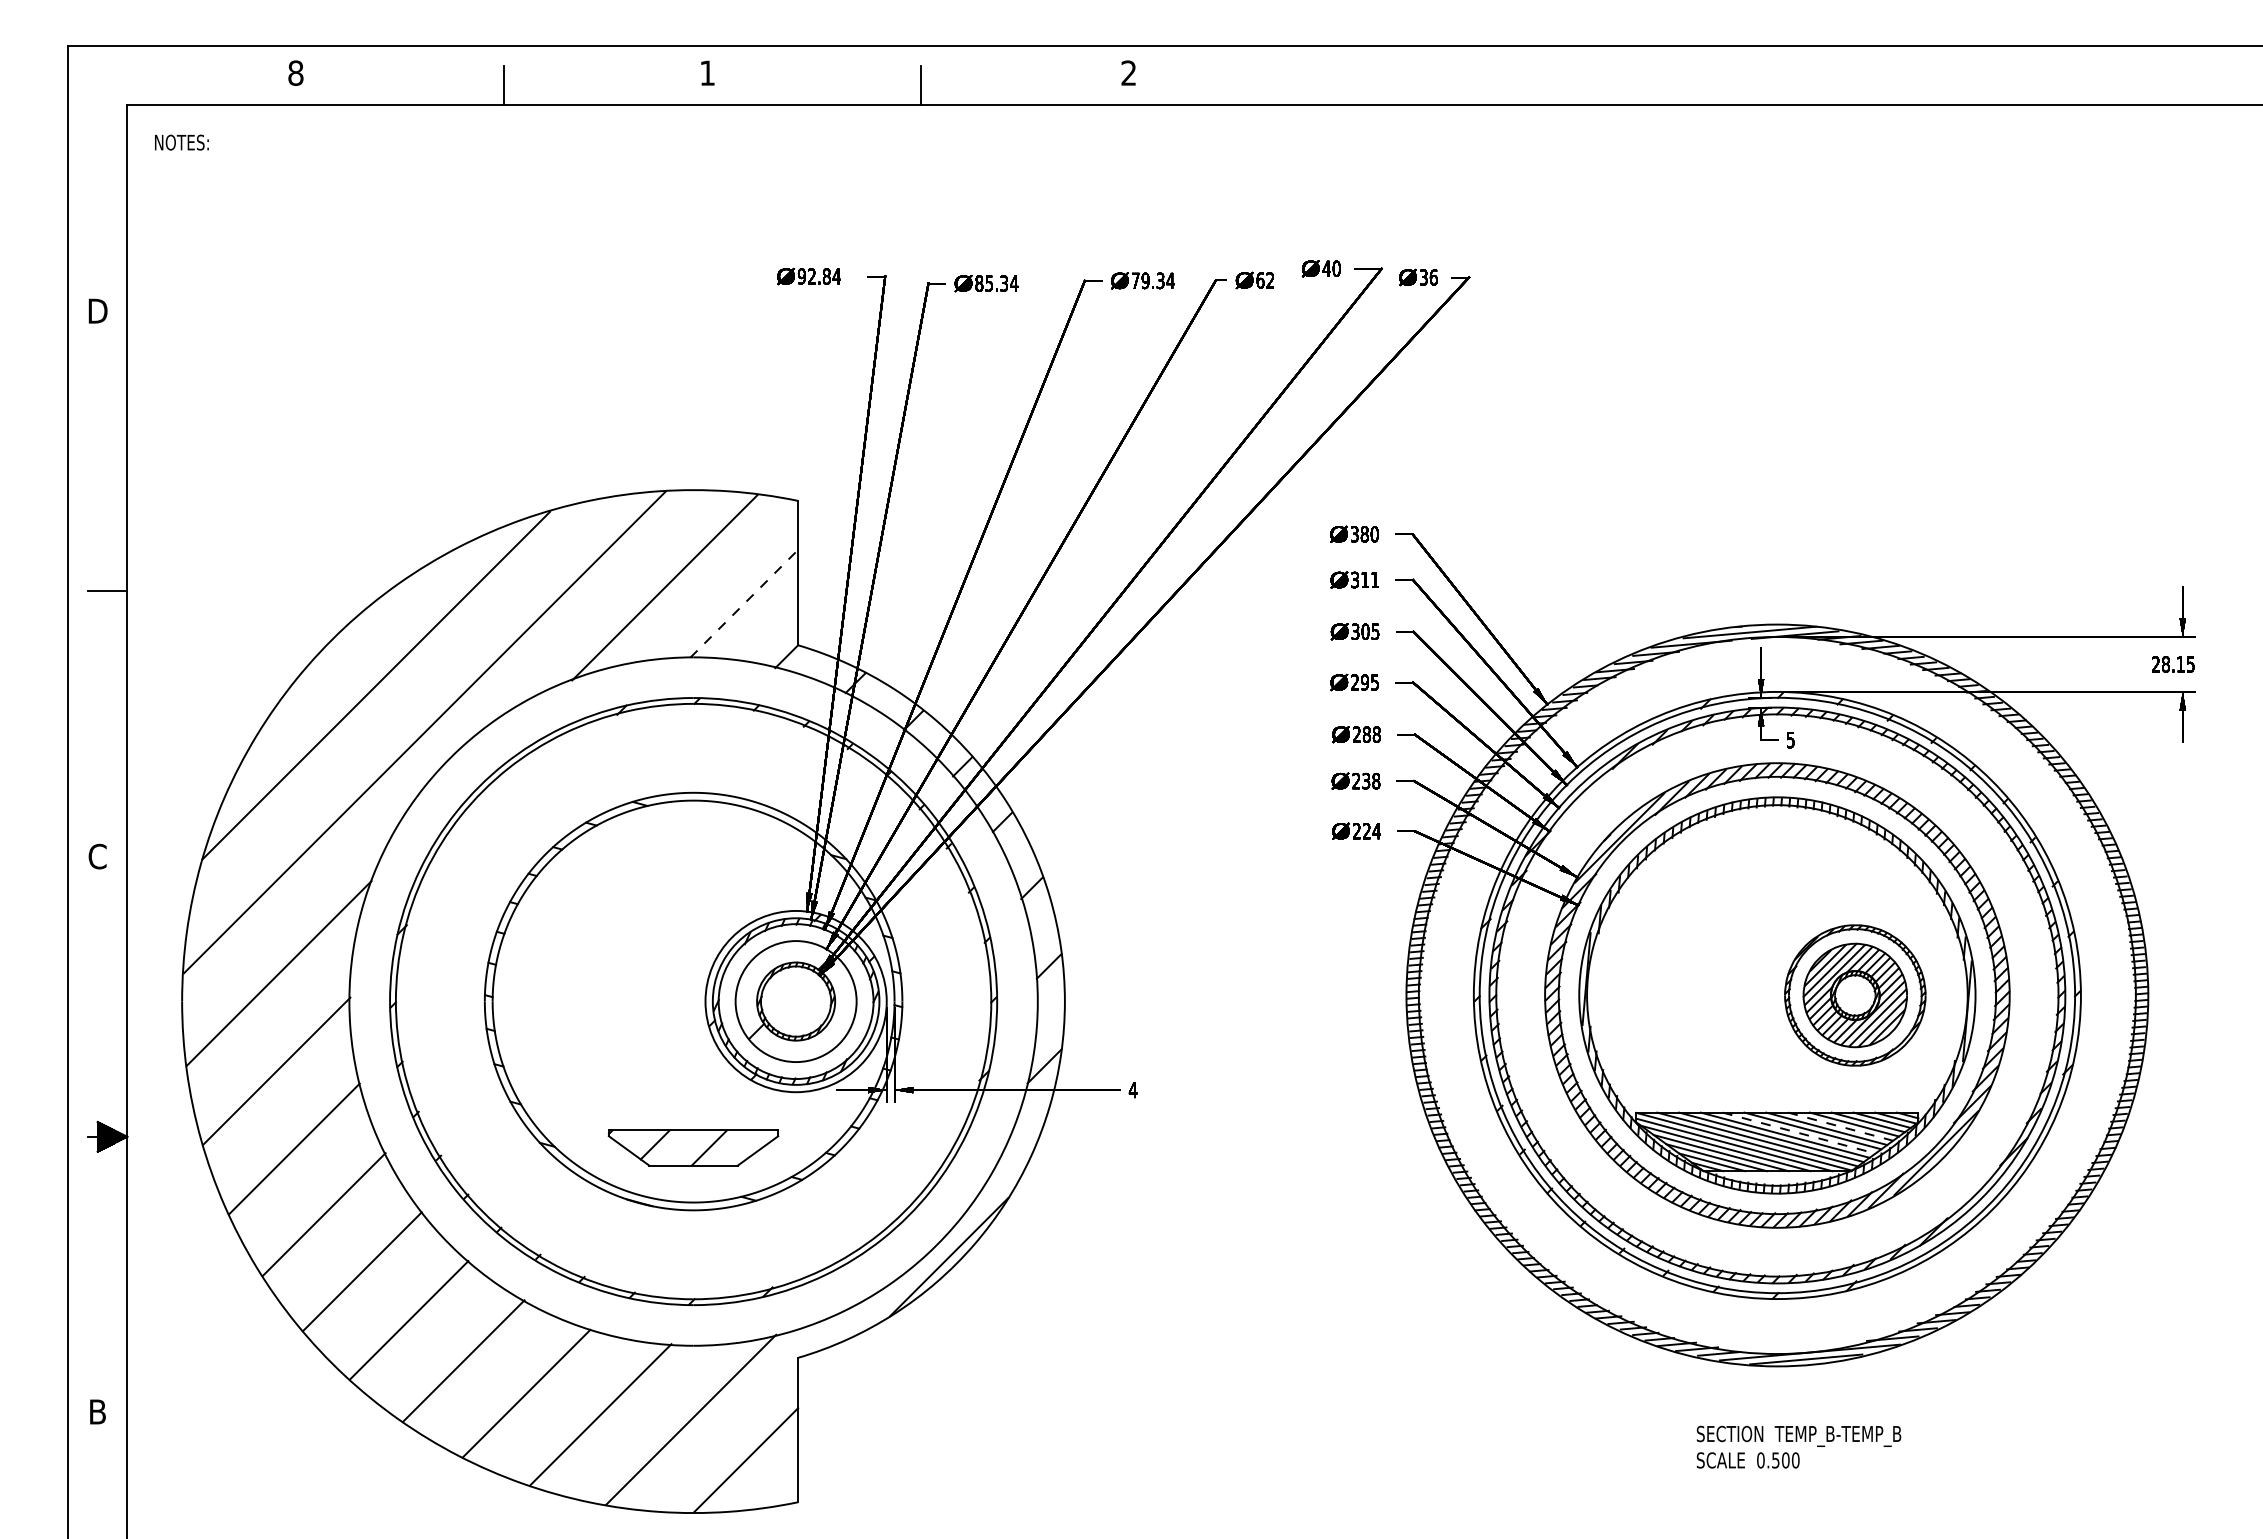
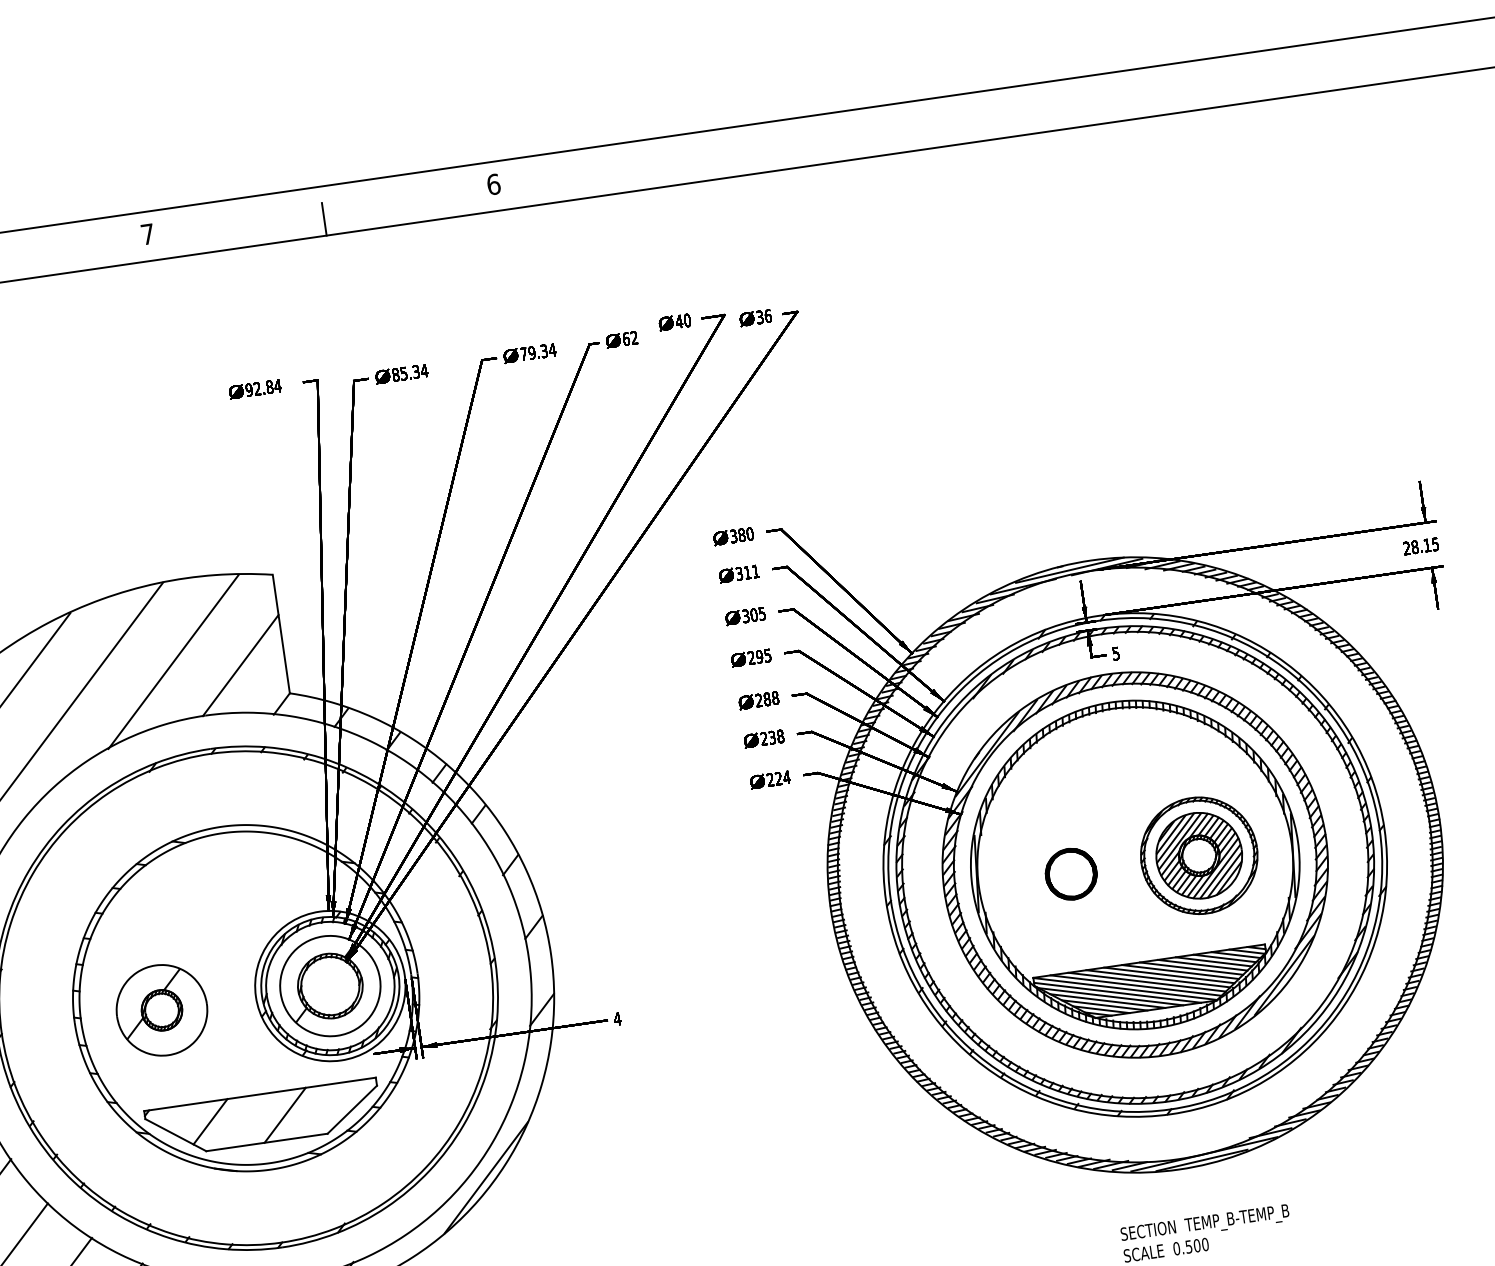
text: (707, 72) -> (147, 233), 1 -> 7
text: (1128, 72) -> (493, 183), 2 -> 6
line: (744, 603) -> (240, 665), dashed -> solid
part: (1699, 995) -> (1071, 874), added
part: (590, 1001) -> (161, 1010), added
line: (1841, 1126) -> (1203, 964), dashed -> solid
line: (1799, 1133) -> (1169, 975), dashed -> solid
part: (693, 1147) -> (263, 1118), size x1.67

